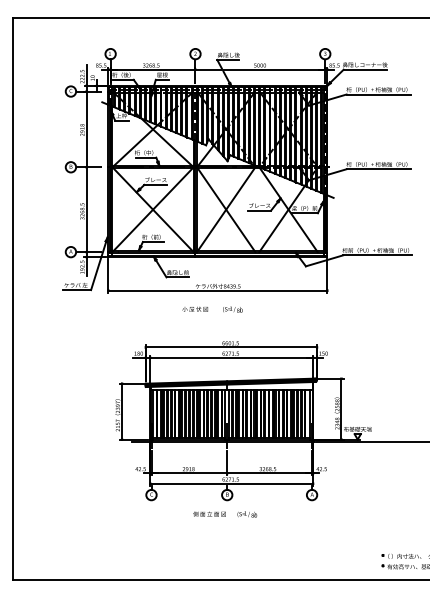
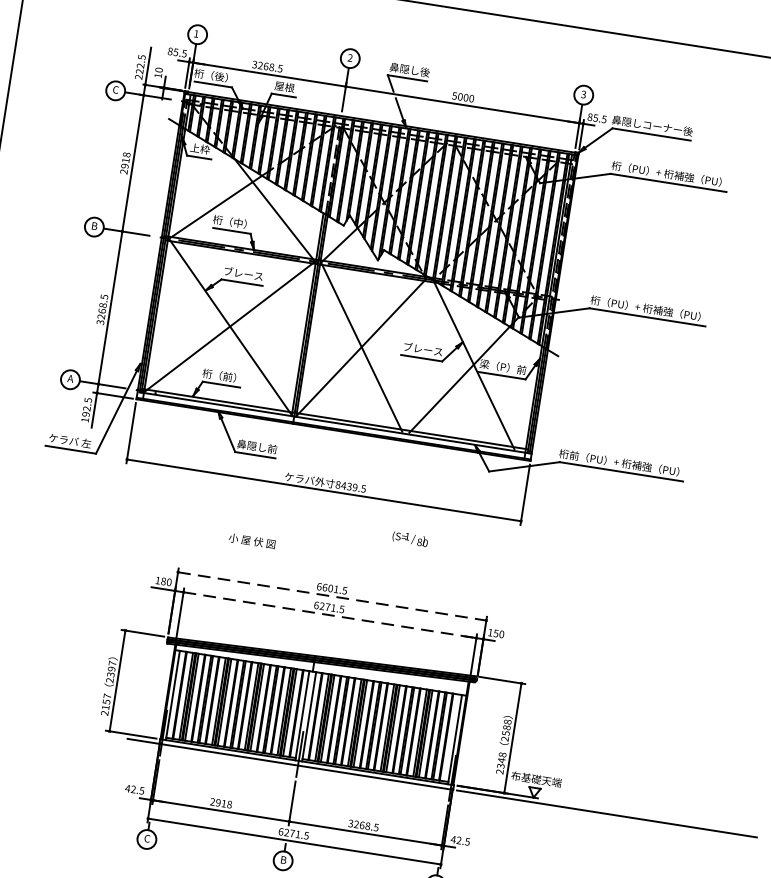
text: (195, 308) -> (252, 539), moved
text: (232, 309) -> (409, 538), moved
line: (231, 347) -> (332, 596), solid -> dashed
line: (232, 357) -> (331, 614), solid -> dashed

